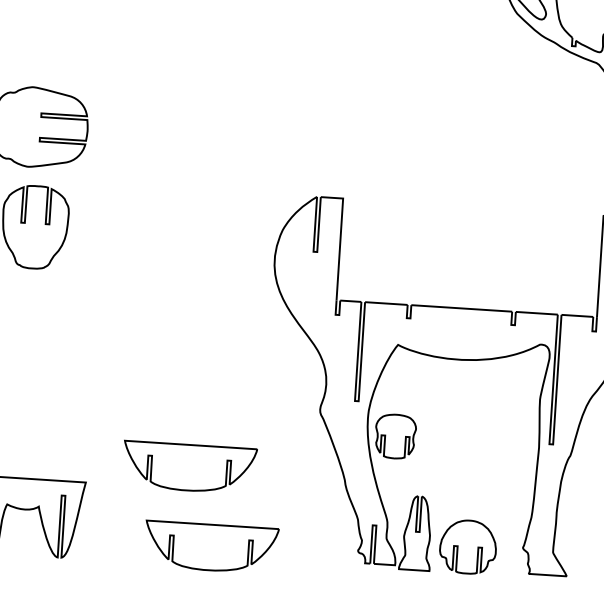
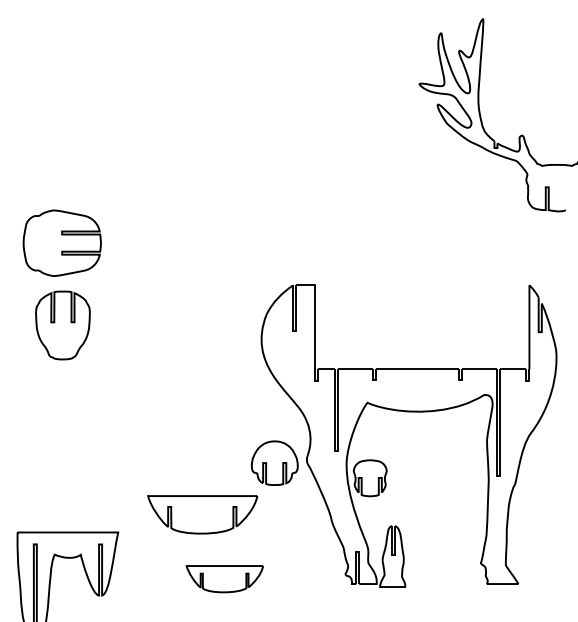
part: (211, 546) -> (224, 578), size x0.7
part: (467, 546) -> (274, 462), moved

